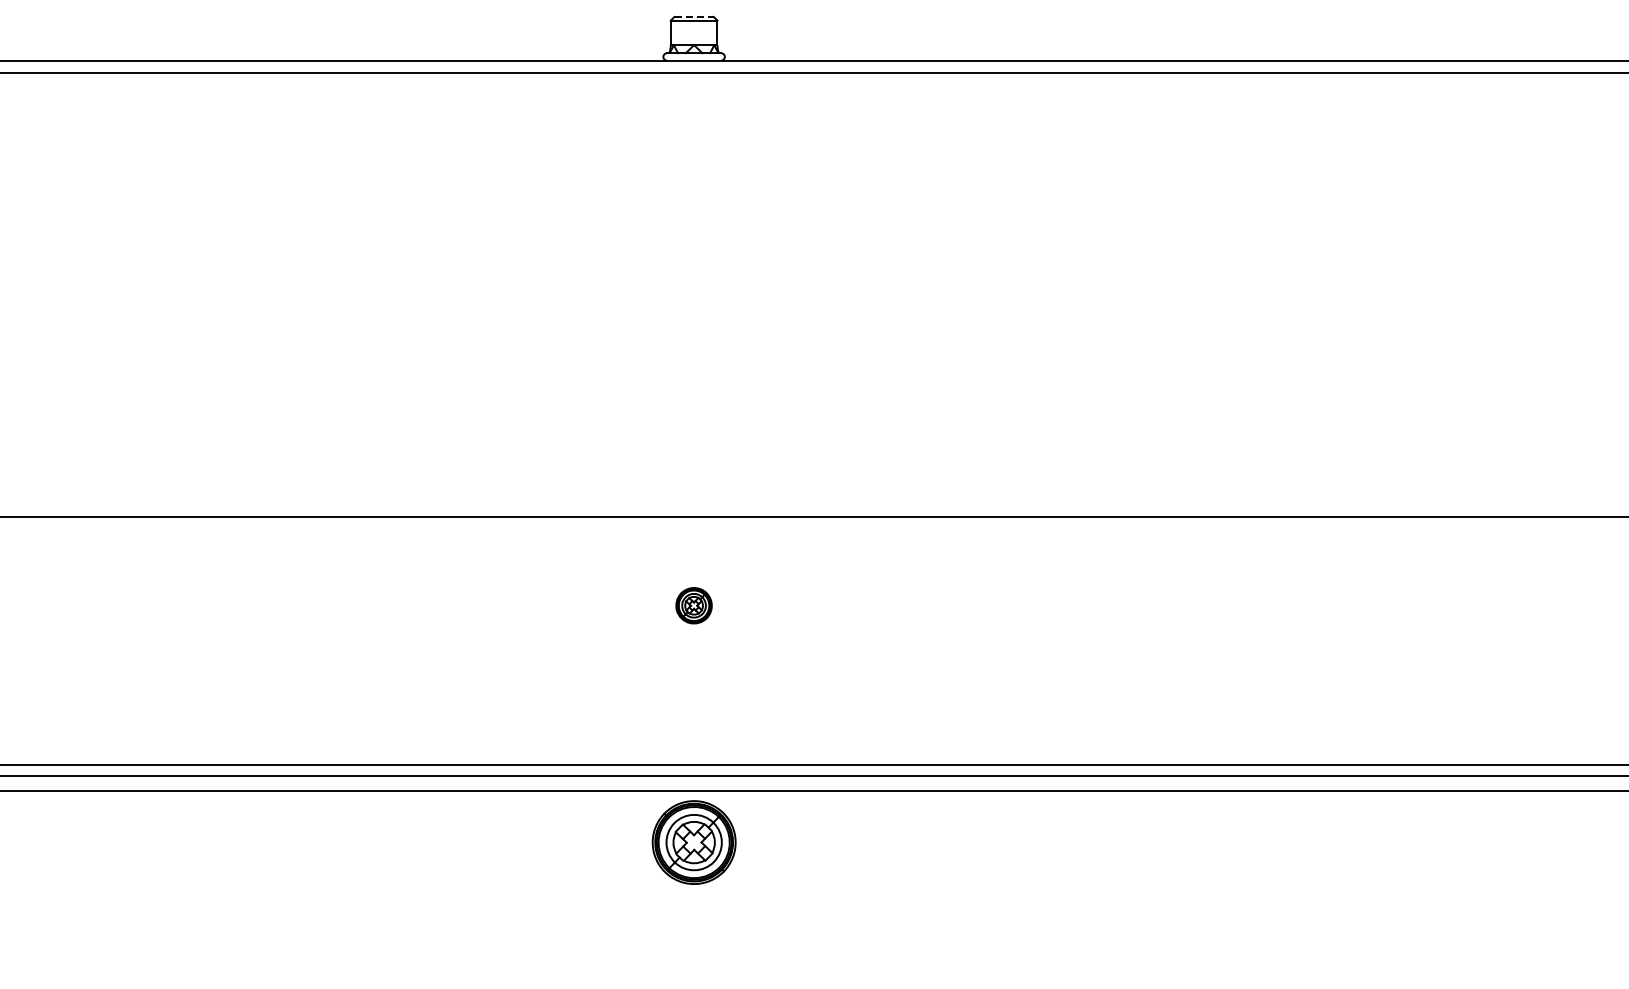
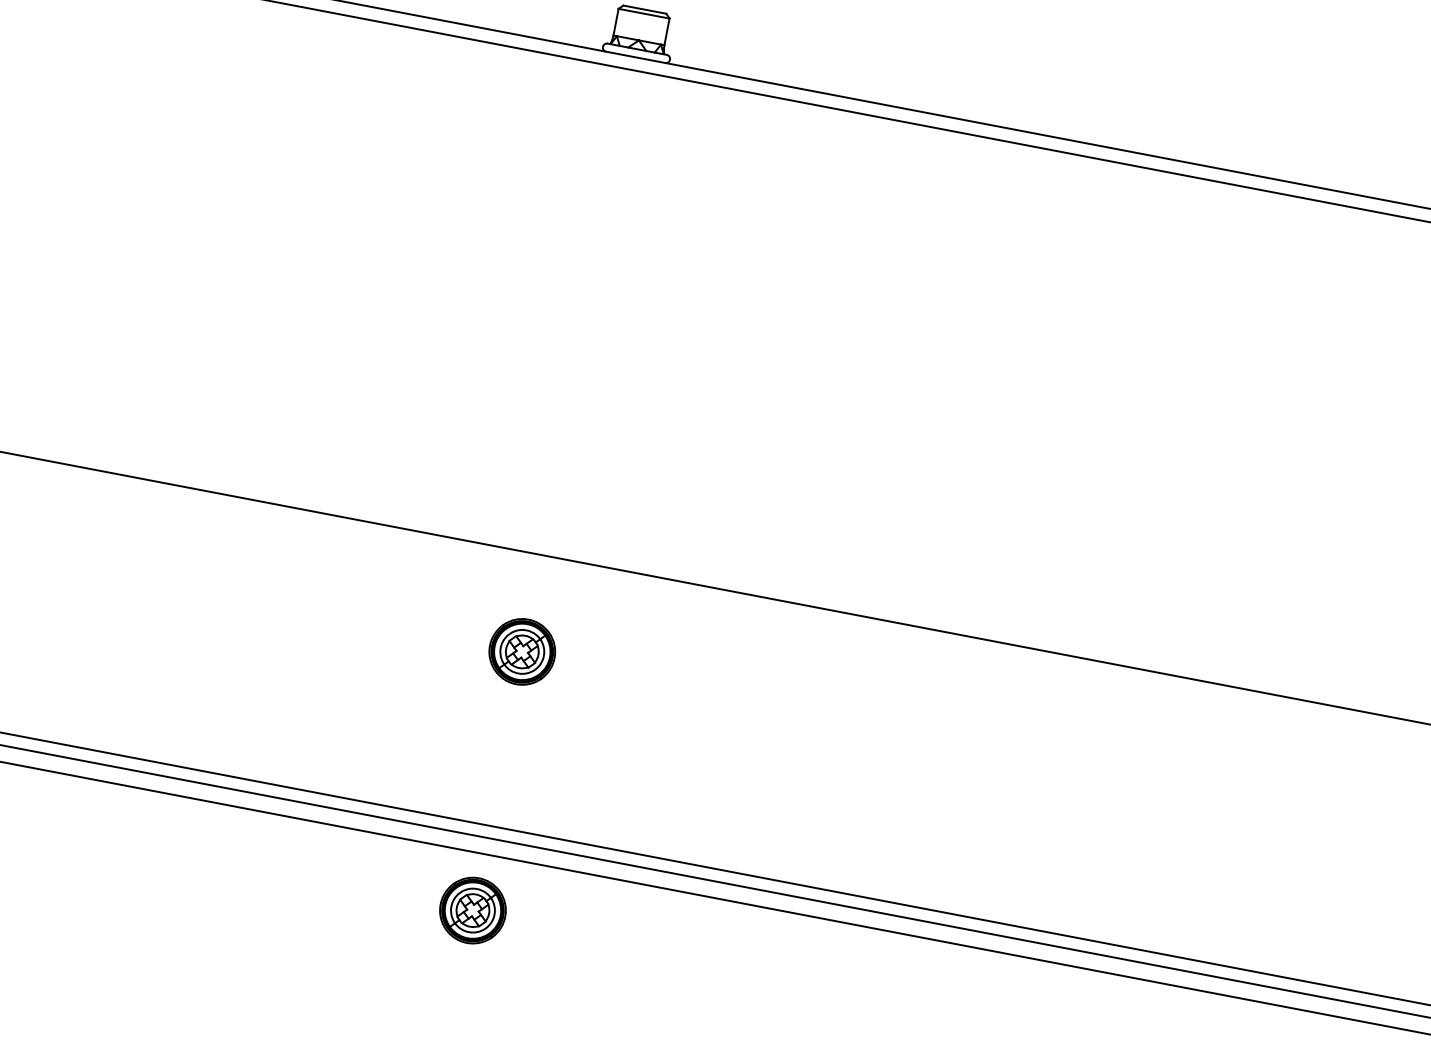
line: (694, 16) -> (645, 9), dashed -> solid
part: (693, 605) -> (521, 651), size x1.67
part: (693, 842) -> (472, 910), size x0.71

